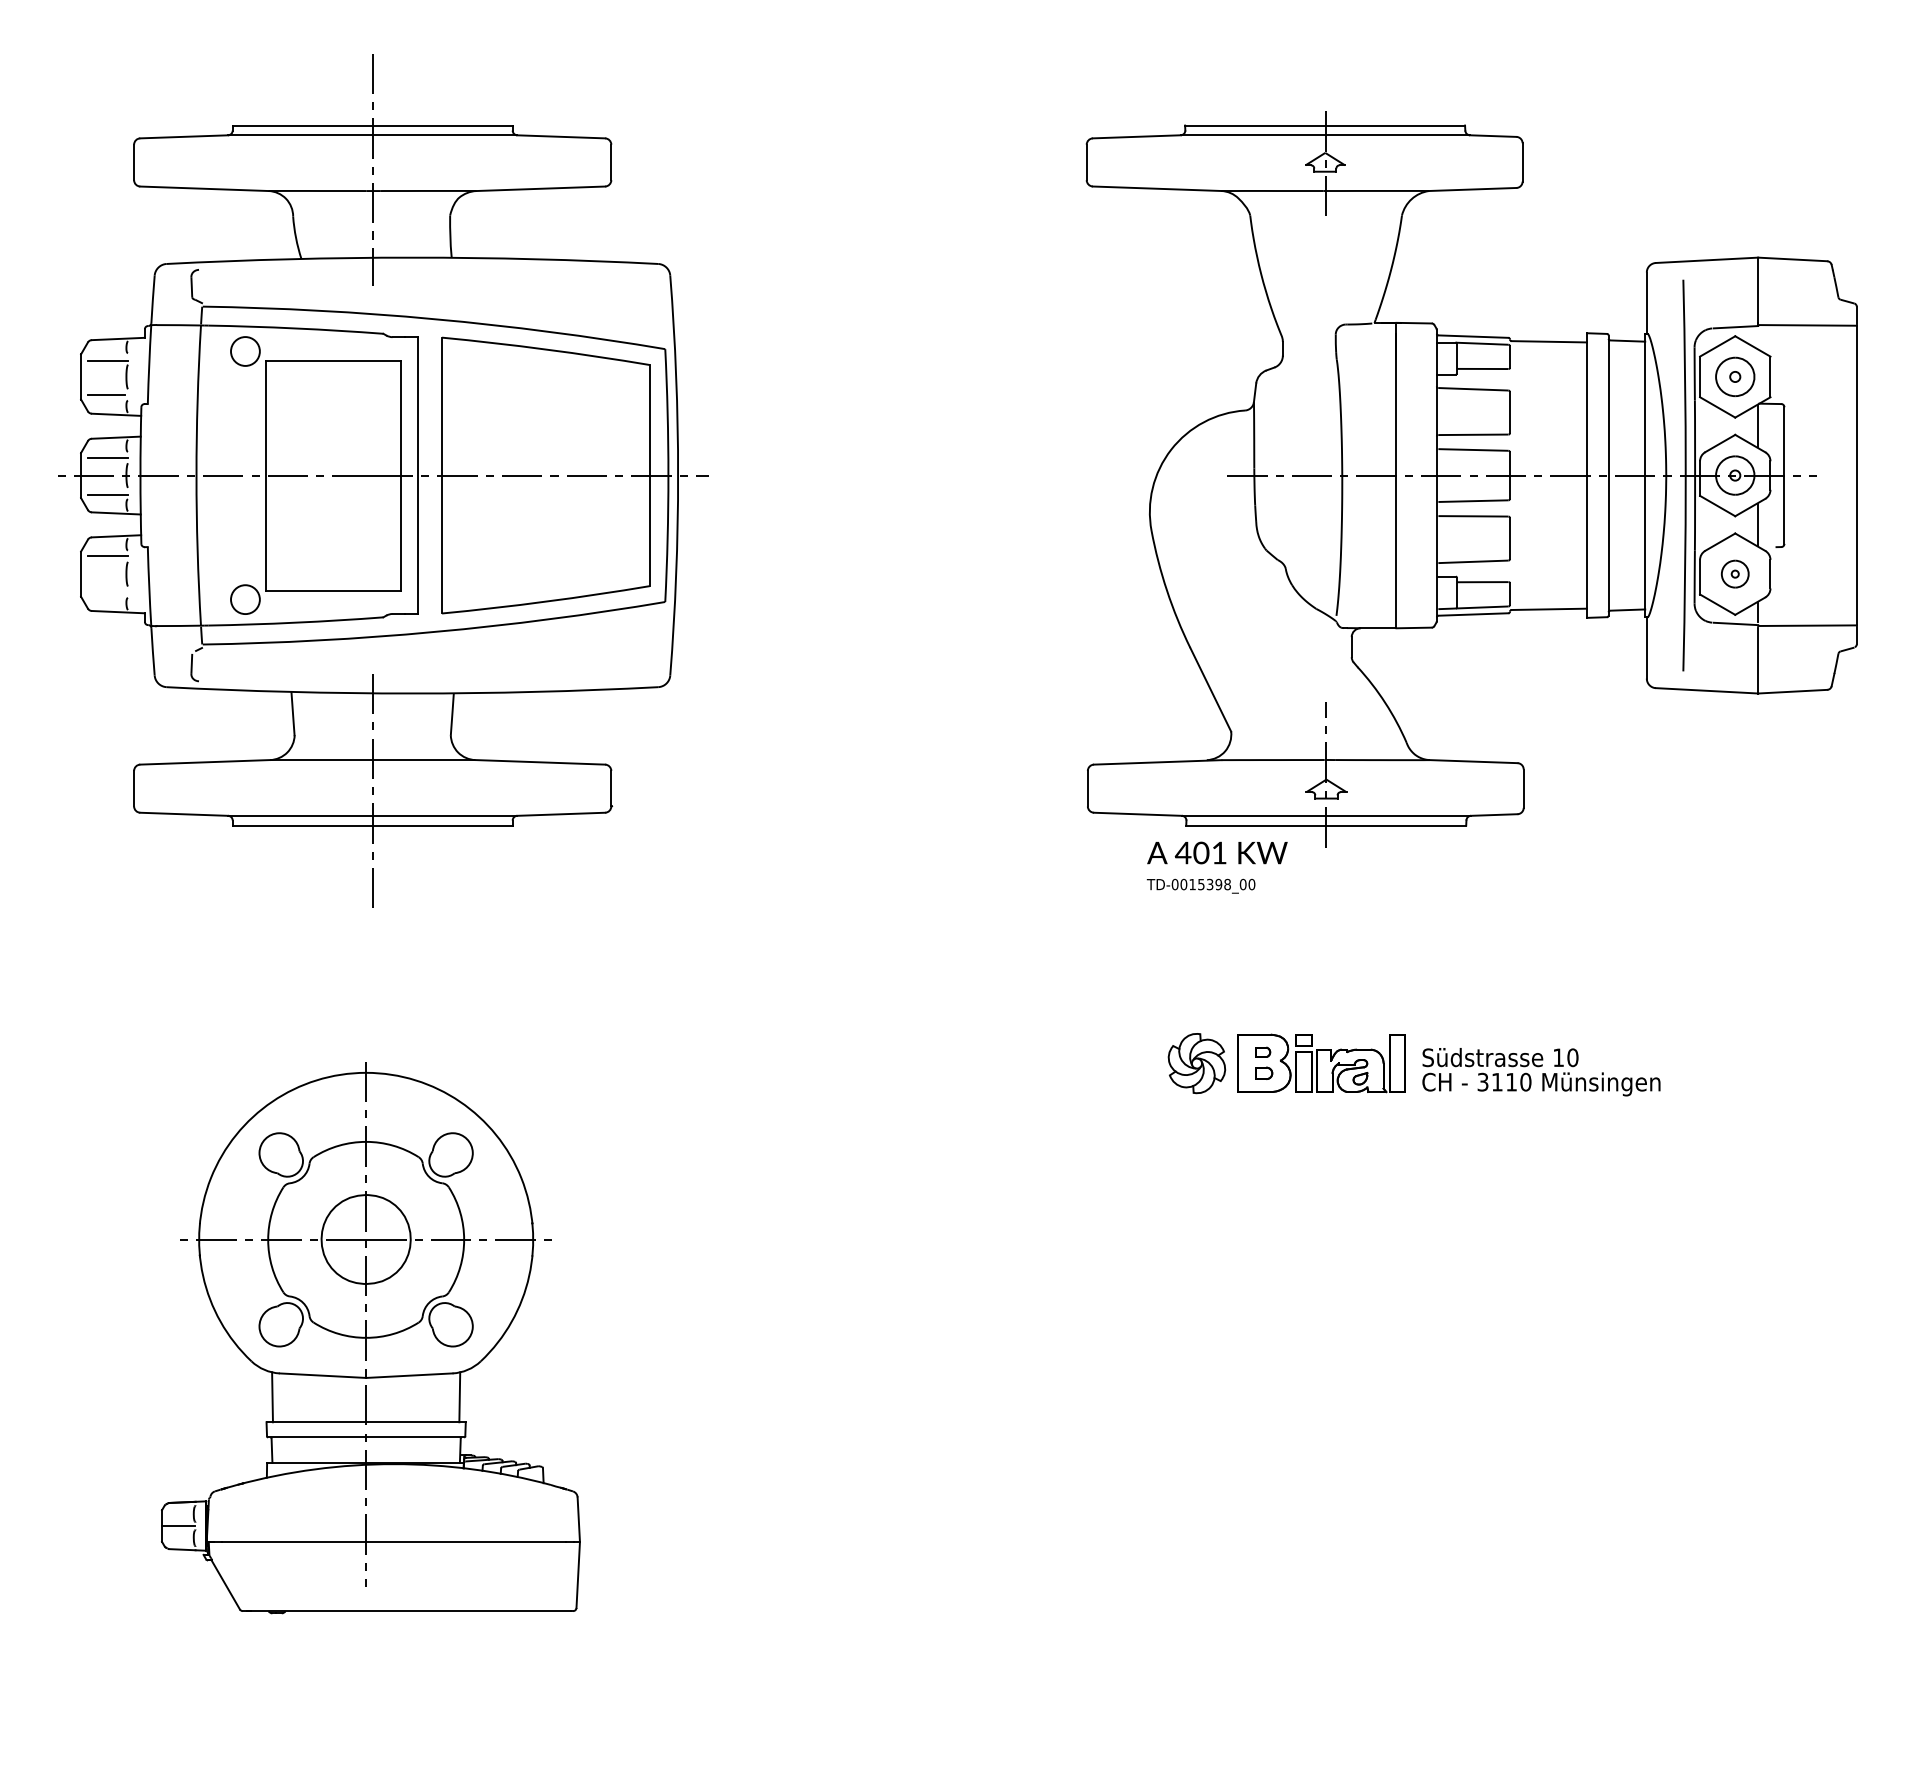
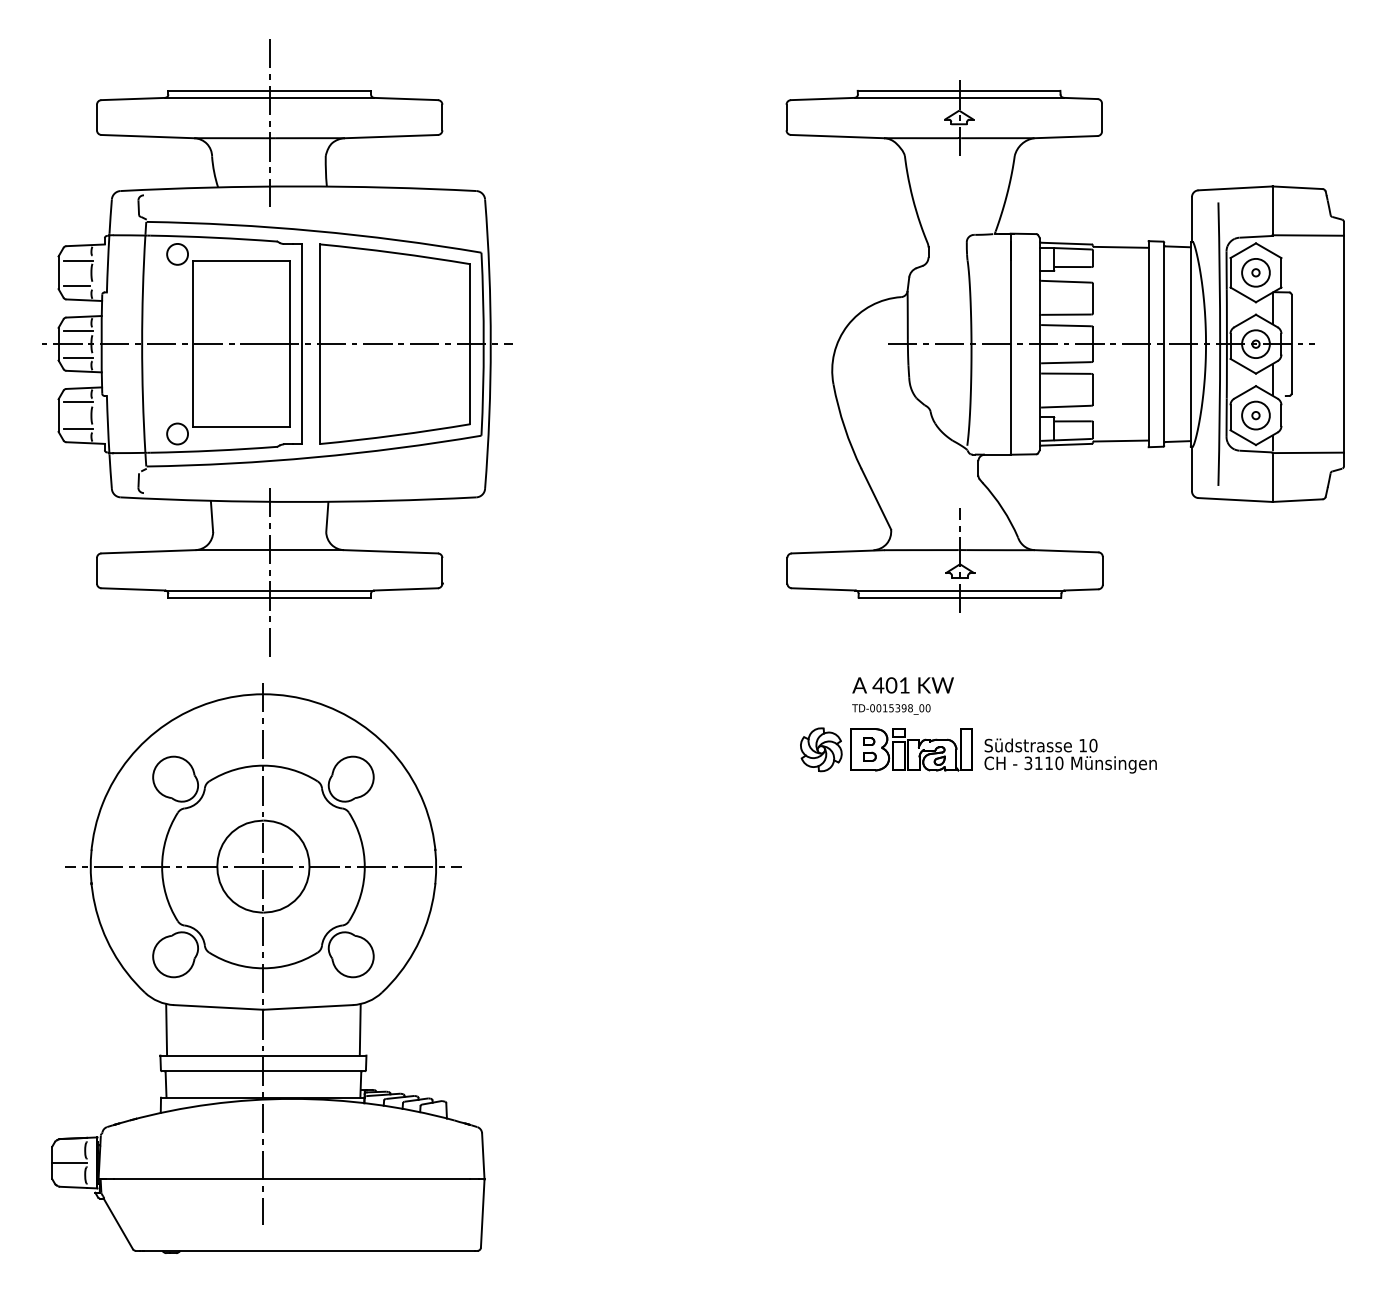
part: (1734, 574) -> (1255, 415), size x1.43
line: (107, 592) -> (77, 428), added
text: (1216, 866) -> (902, 695), moved
part: (1414, 1064) -> (978, 750), moved
part: (371, 1338) -> (268, 968), size x1.43

